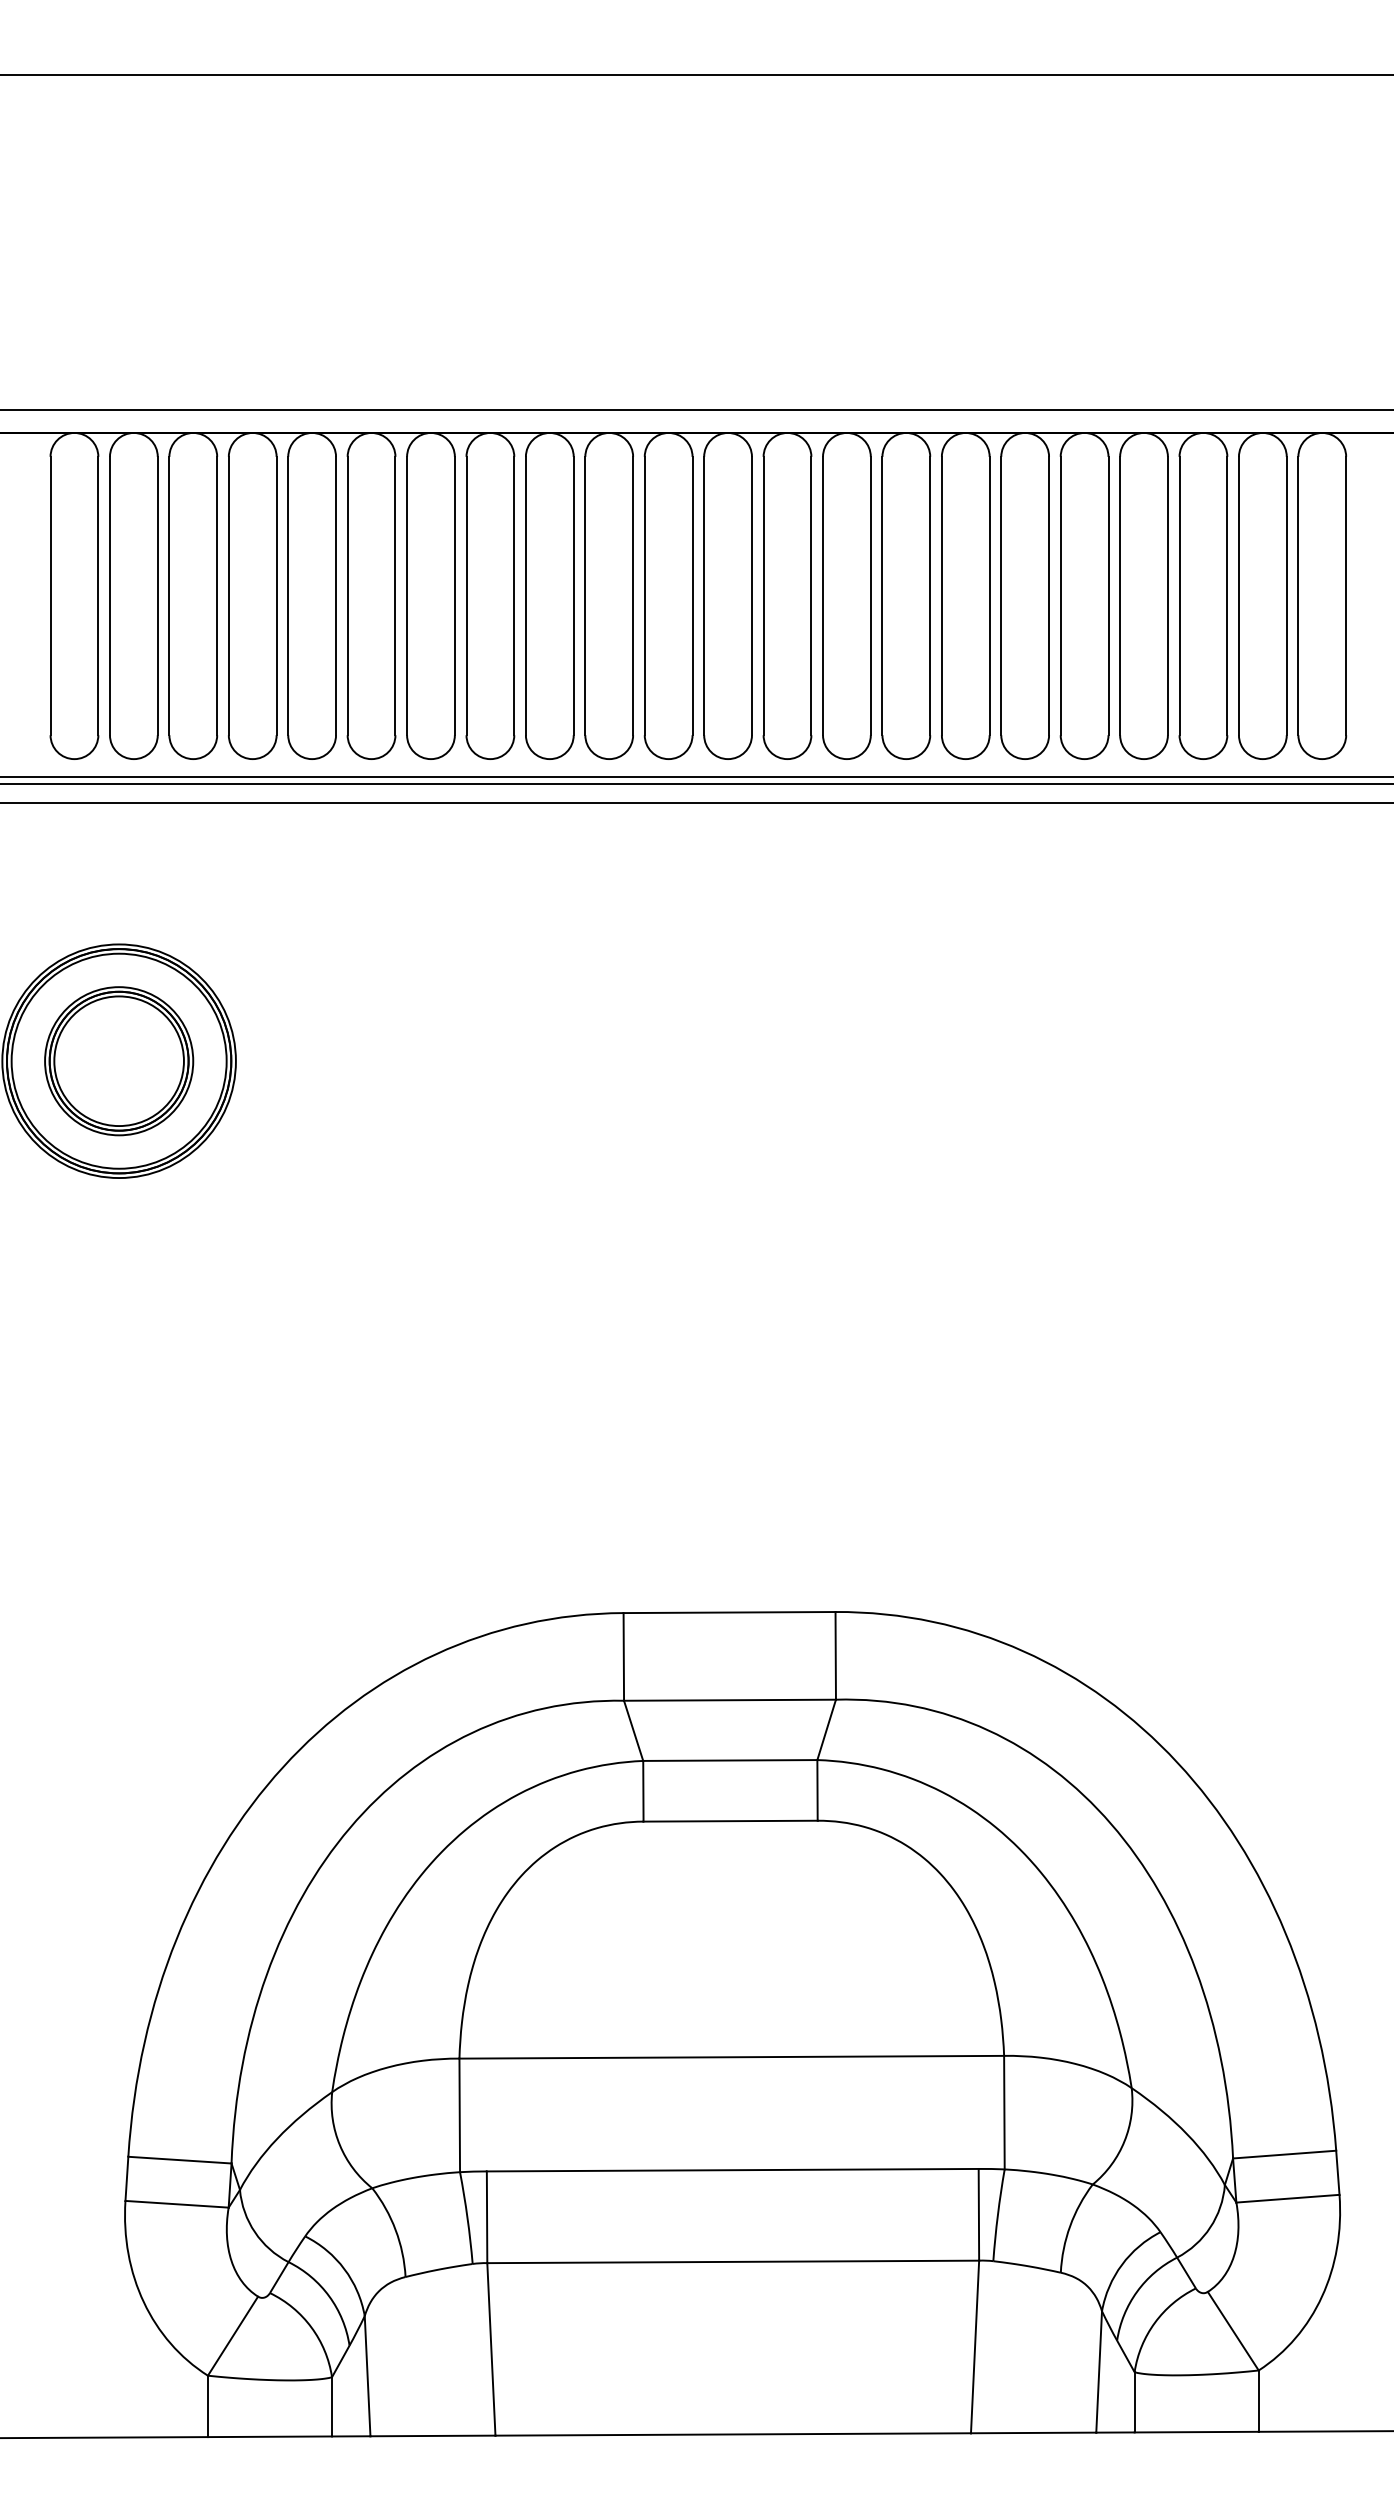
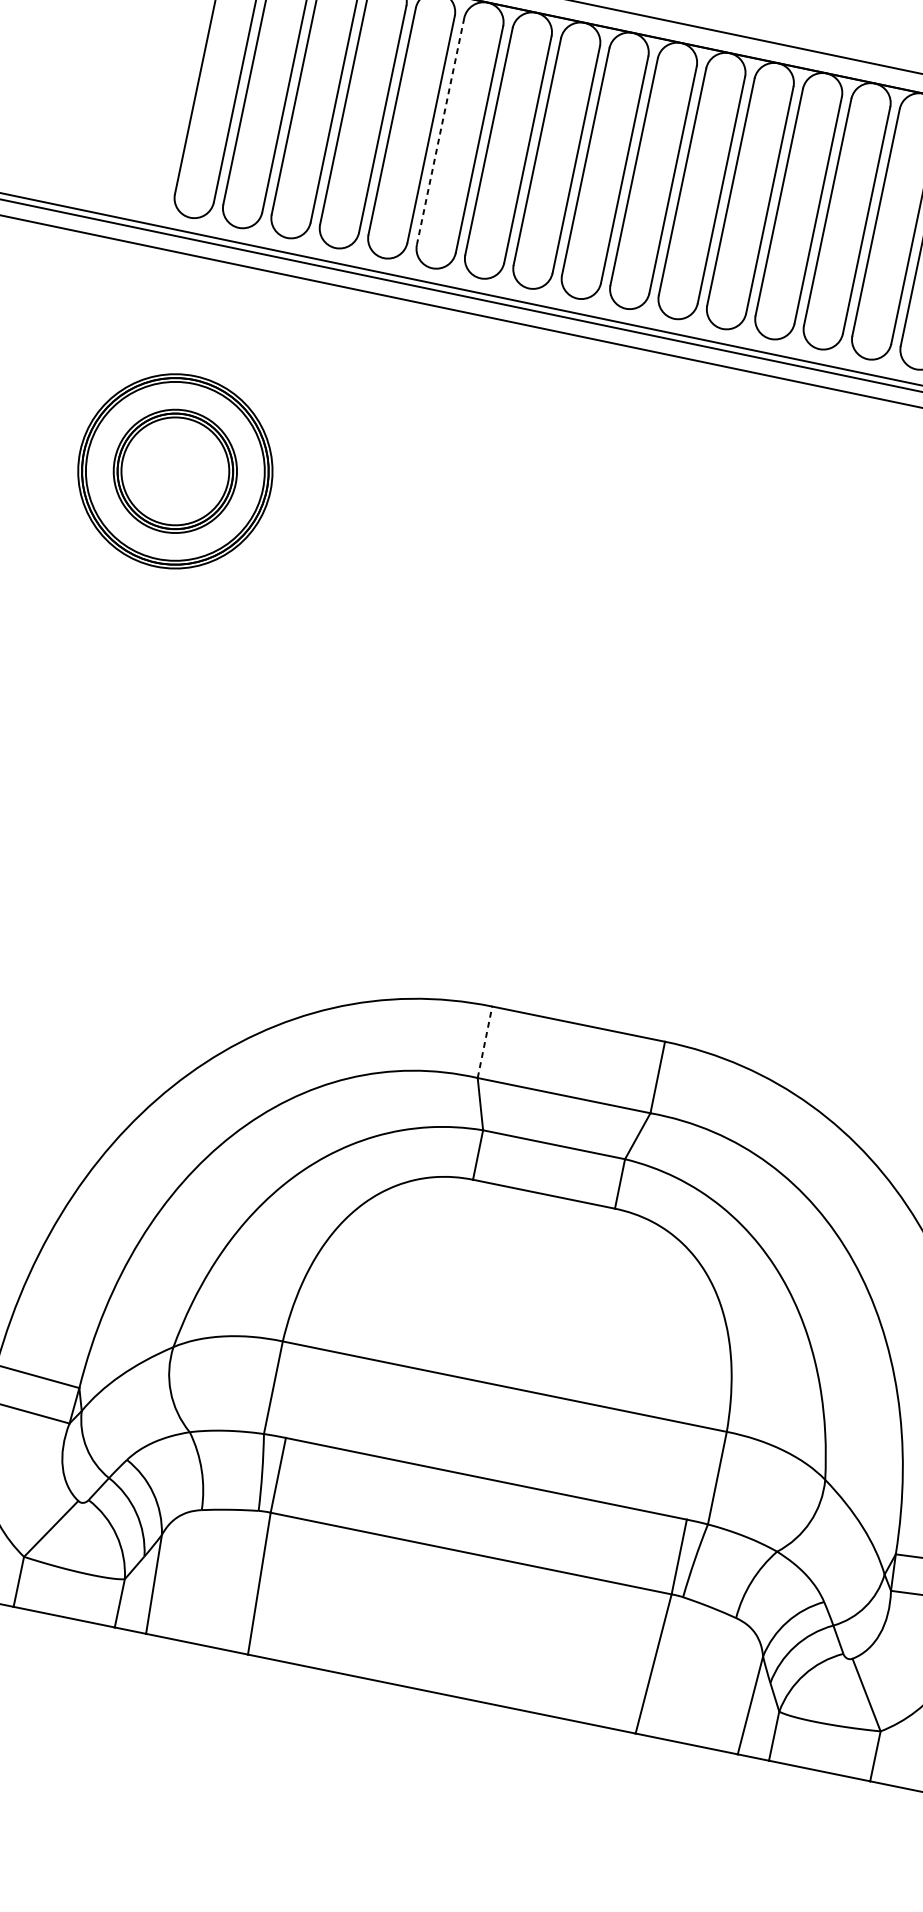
line: (347, 596) -> (440, 131), solid -> dashed
line: (623, 1656) -> (484, 1041), solid -> dashed

